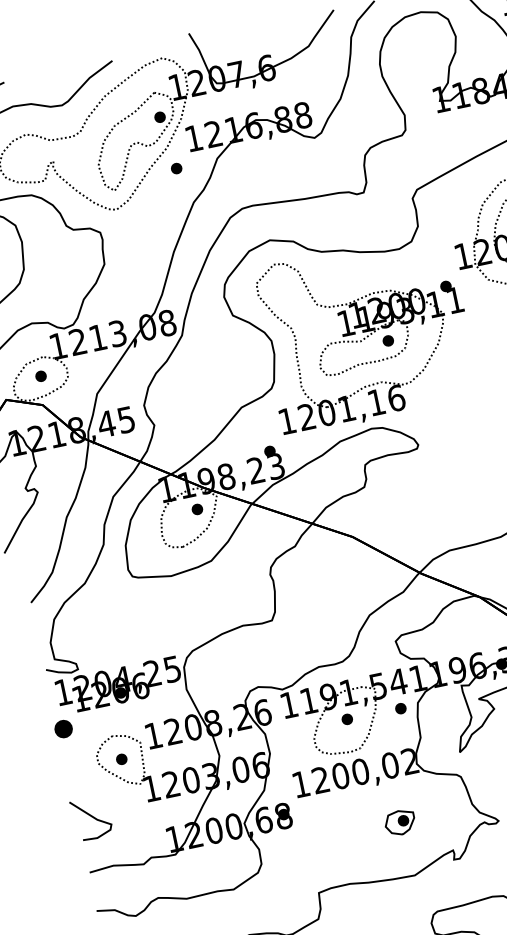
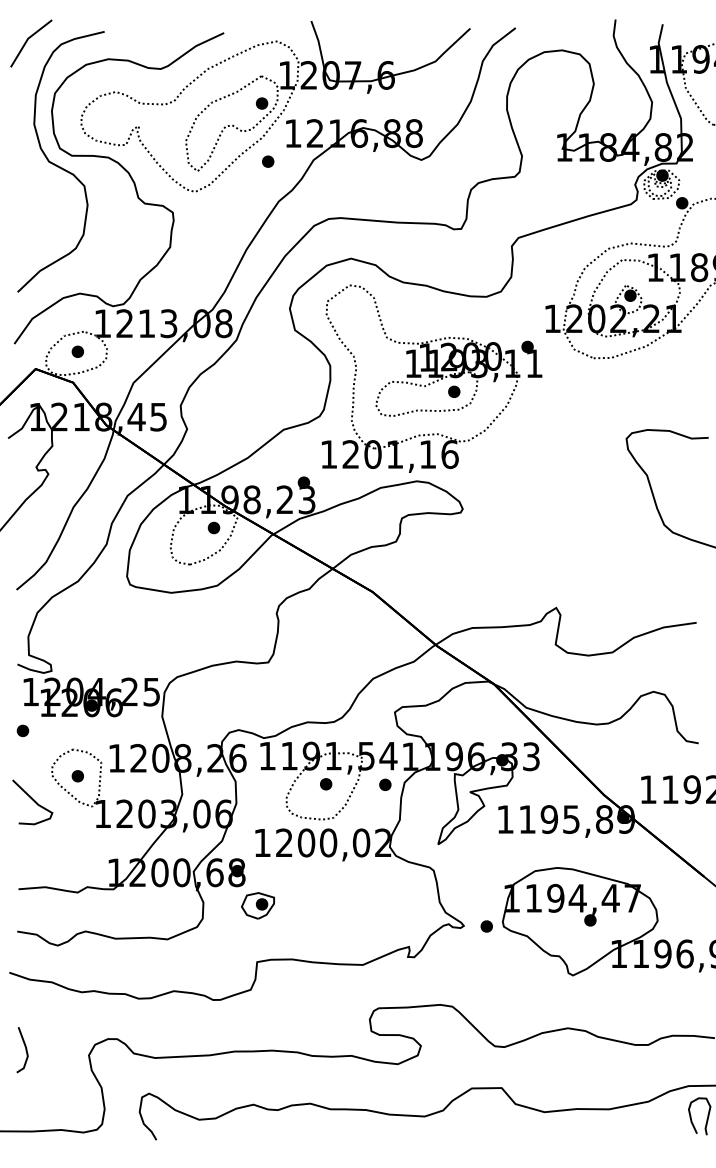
part: (63, 728) -> (22, 730), size x0.62
curve: (92, 817) -> (33, 801), moved
part: (399, 822) -> (257, 905), moved

